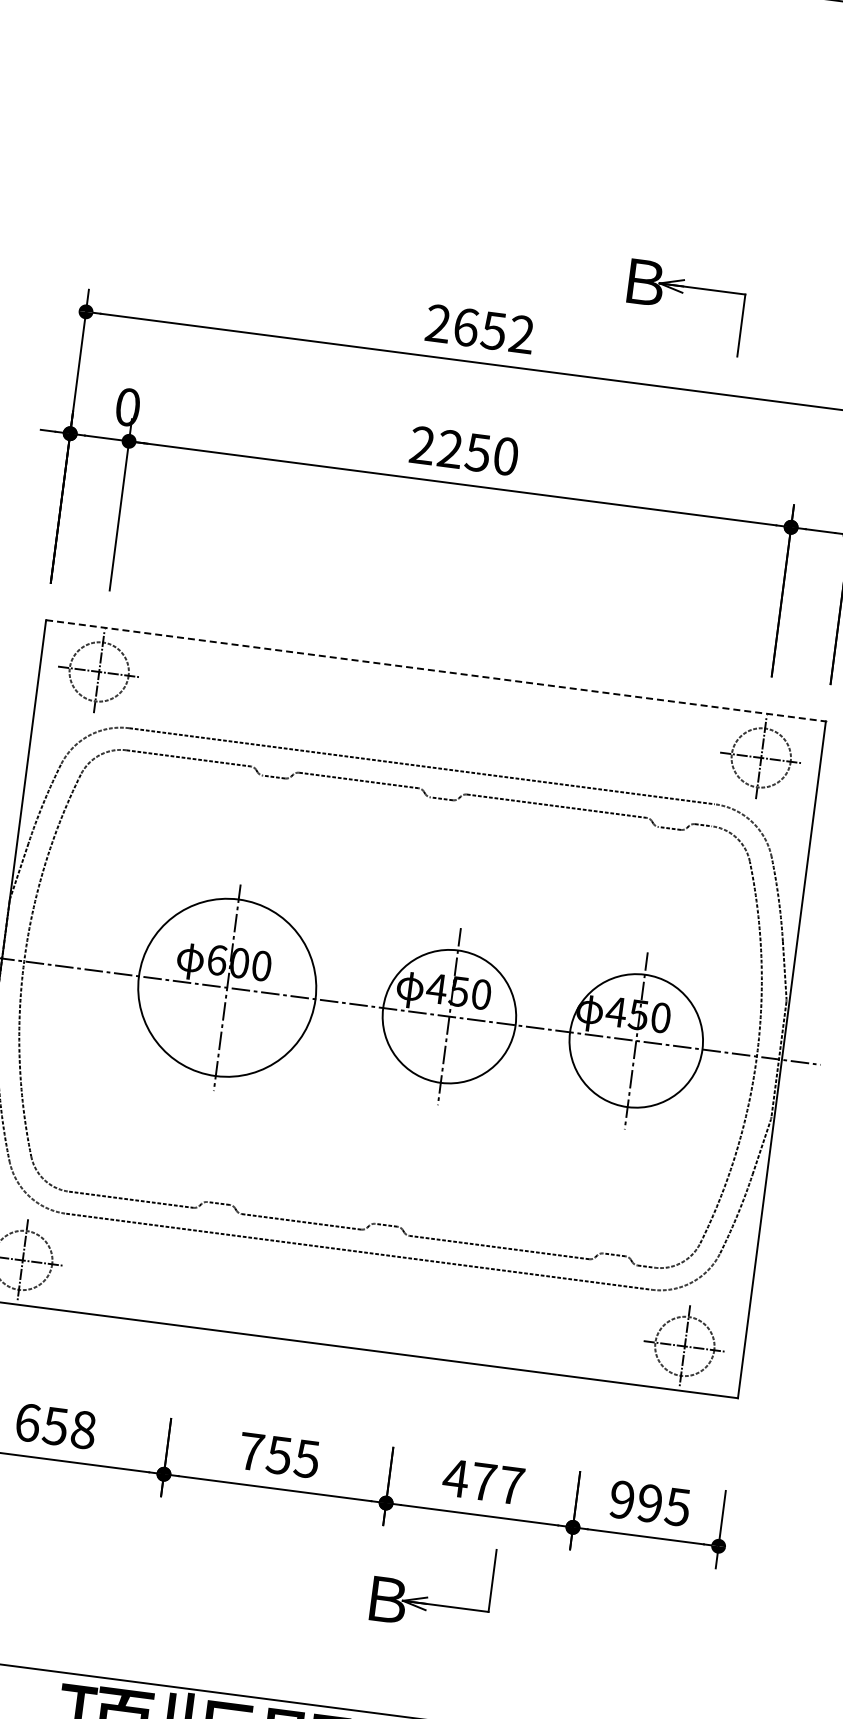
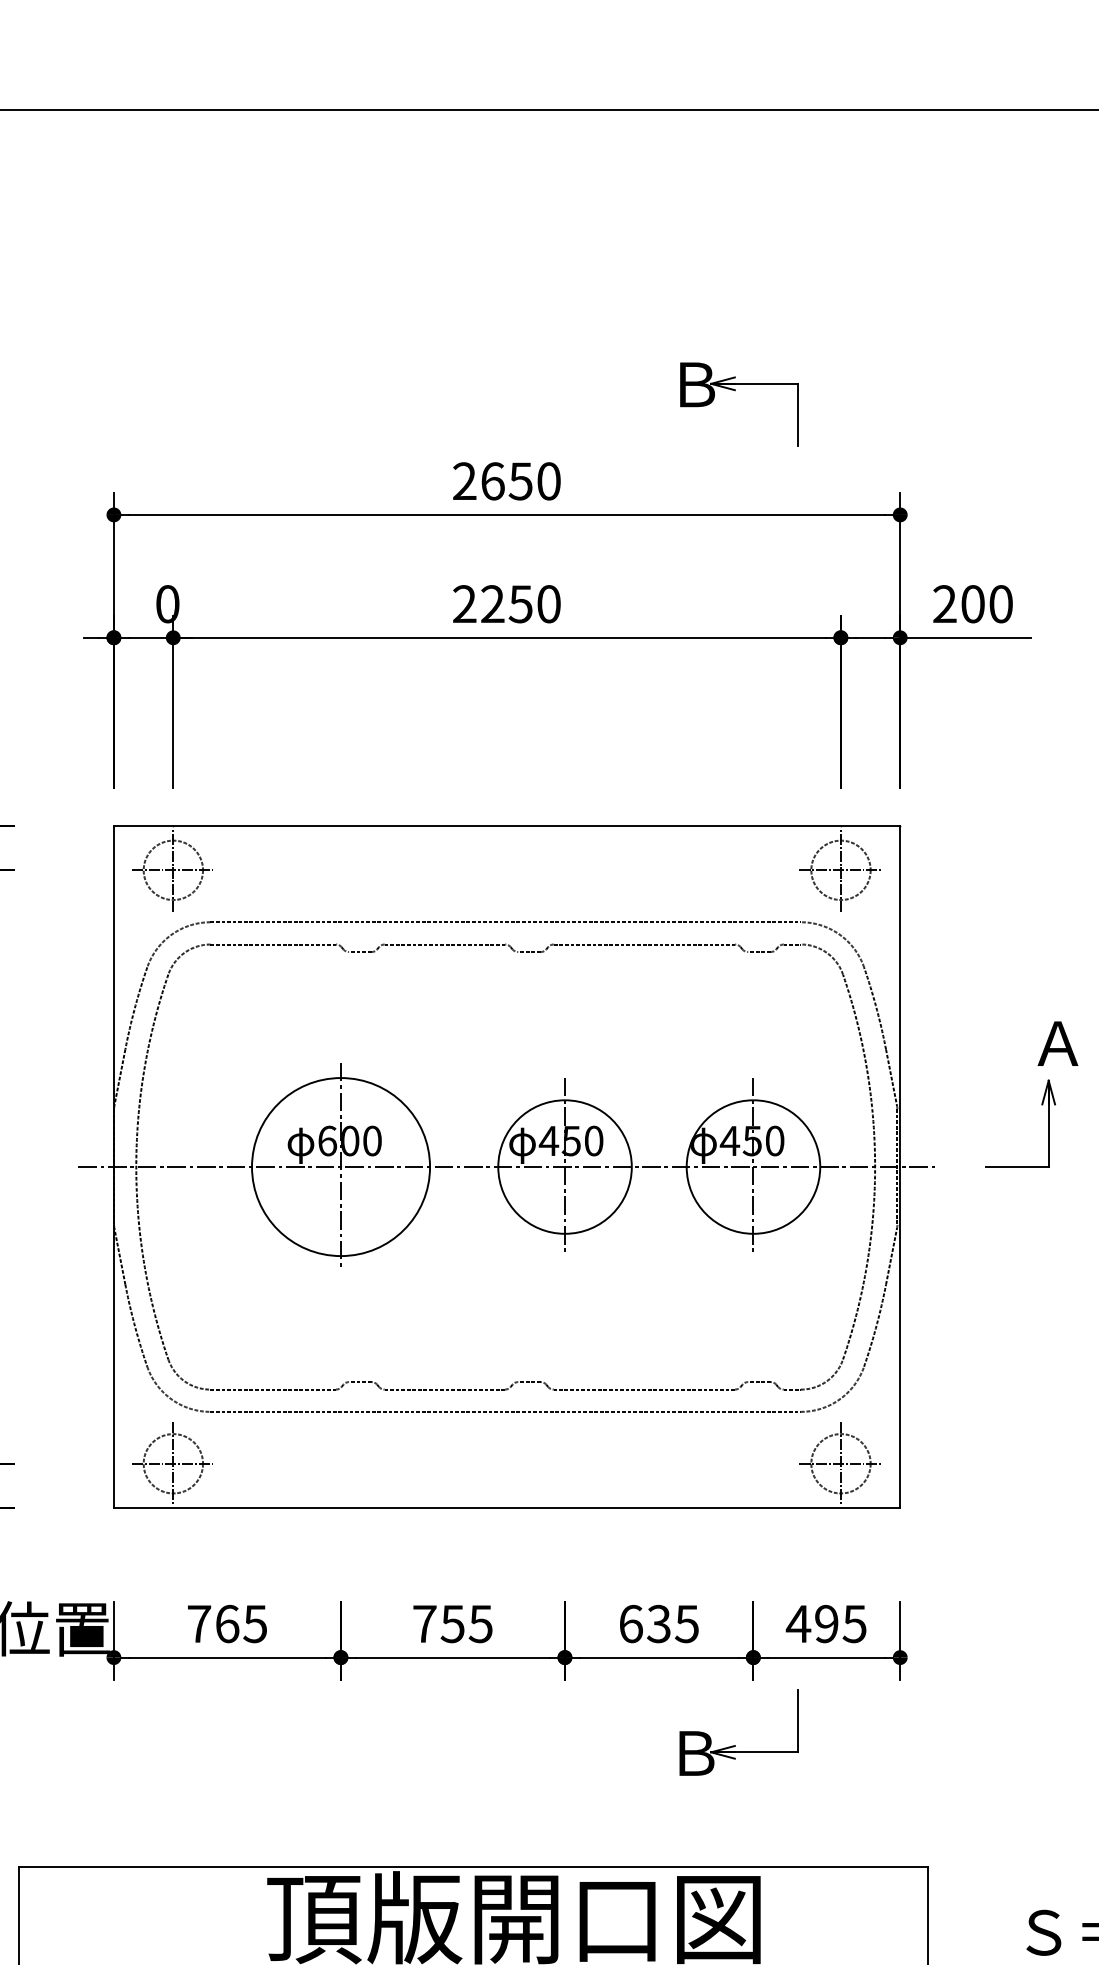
part: (682, 294) -> (735, 391), moved
text: (521, 334) -> (548, 481), 2652 -> 2650
line: (436, 670) -> (507, 825), dashed -> solid
text: (55, 1425) -> (227, 1623), 658 -> 765
text: (483, 1481) -> (658, 1623), 477 -> 635
text: (622, 1499) -> (798, 1623), 995 -> 495
part: (427, 1597) -> (735, 1745), moved

